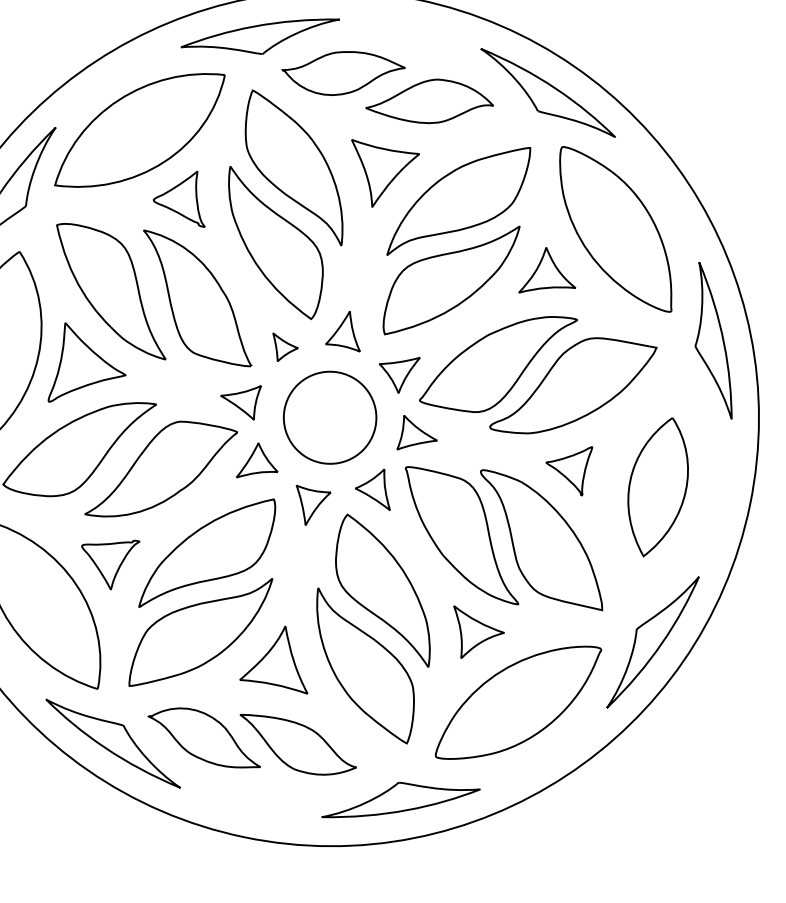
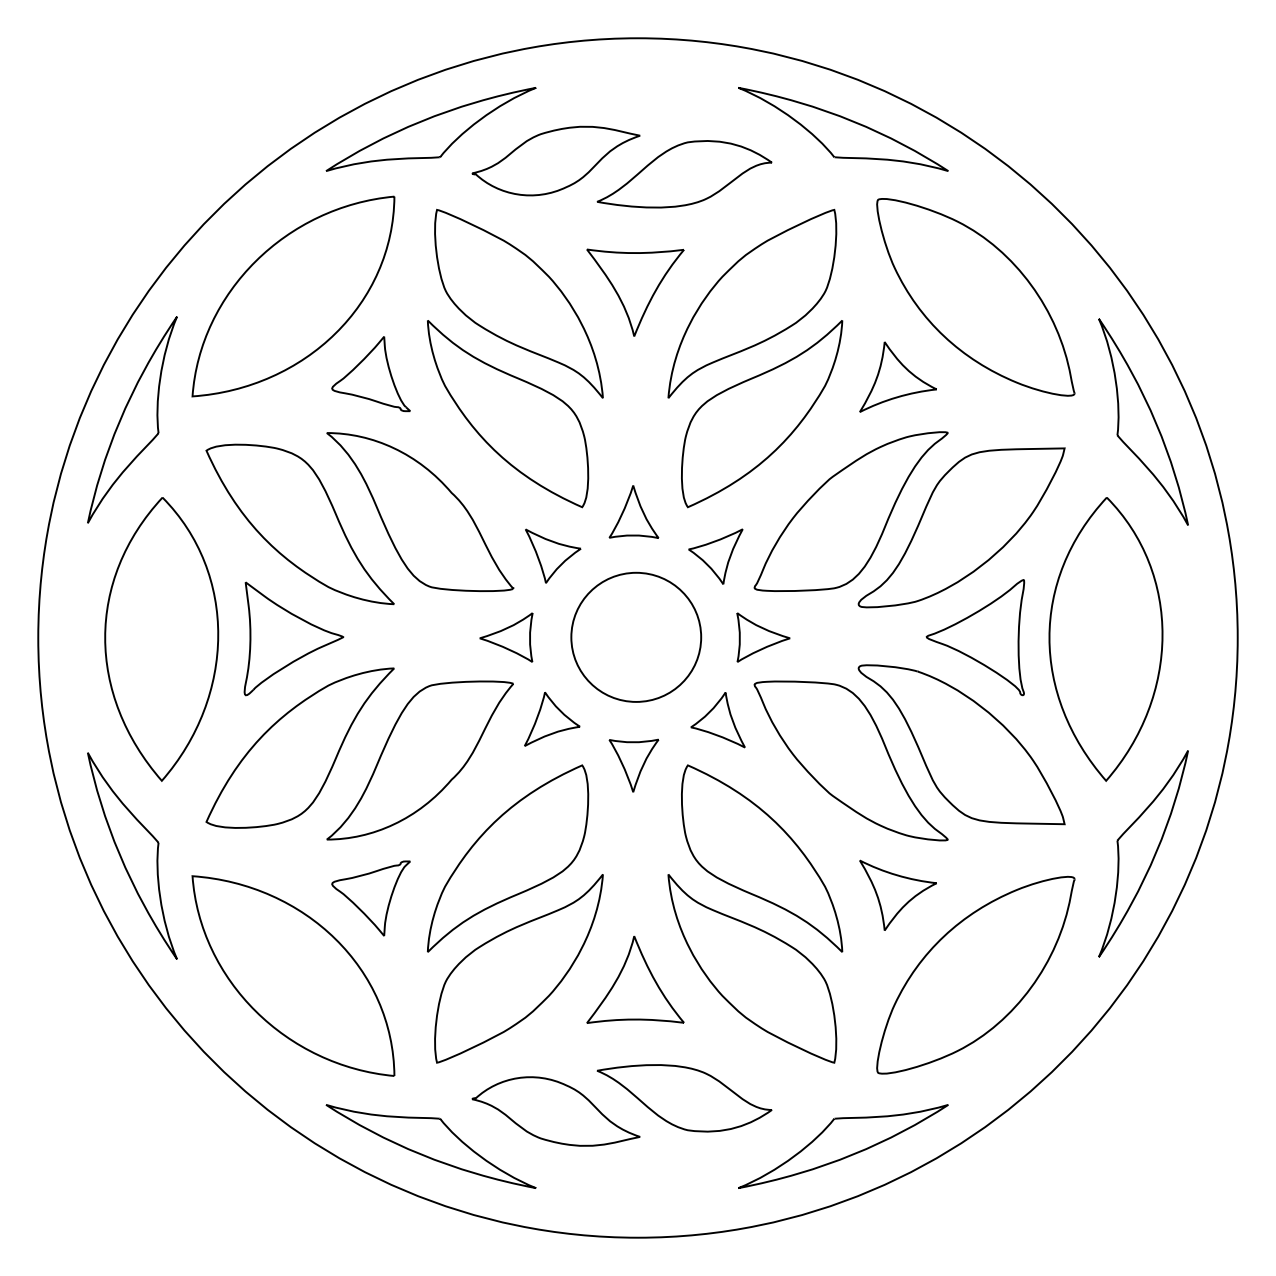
part: (284, 348) -> (553, 555), size x1.43
part: (566, 466) -> (975, 637), size x1.67
part: (657, 487) -> (1105, 639), size x1.43

